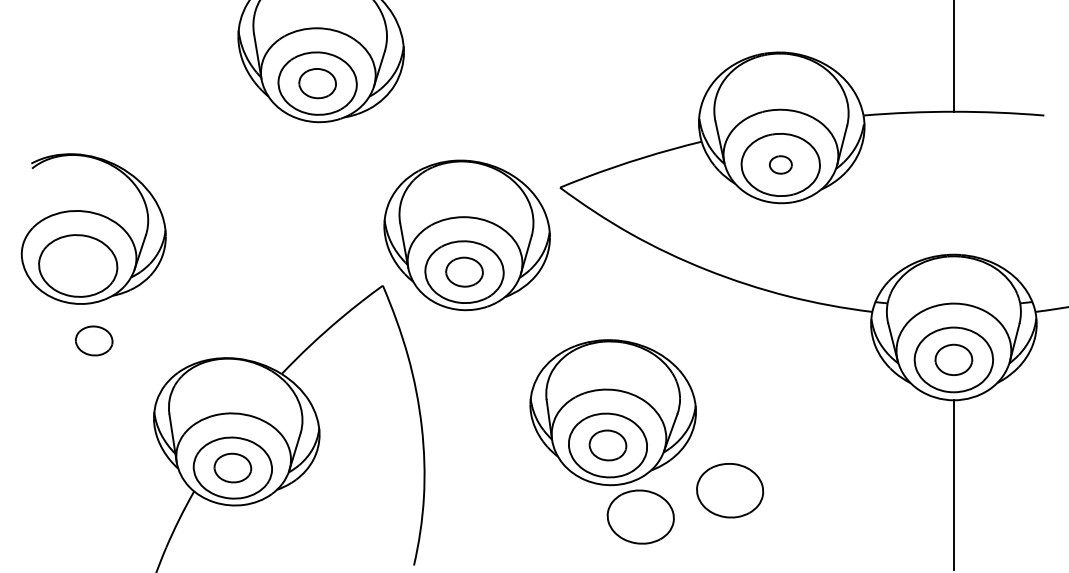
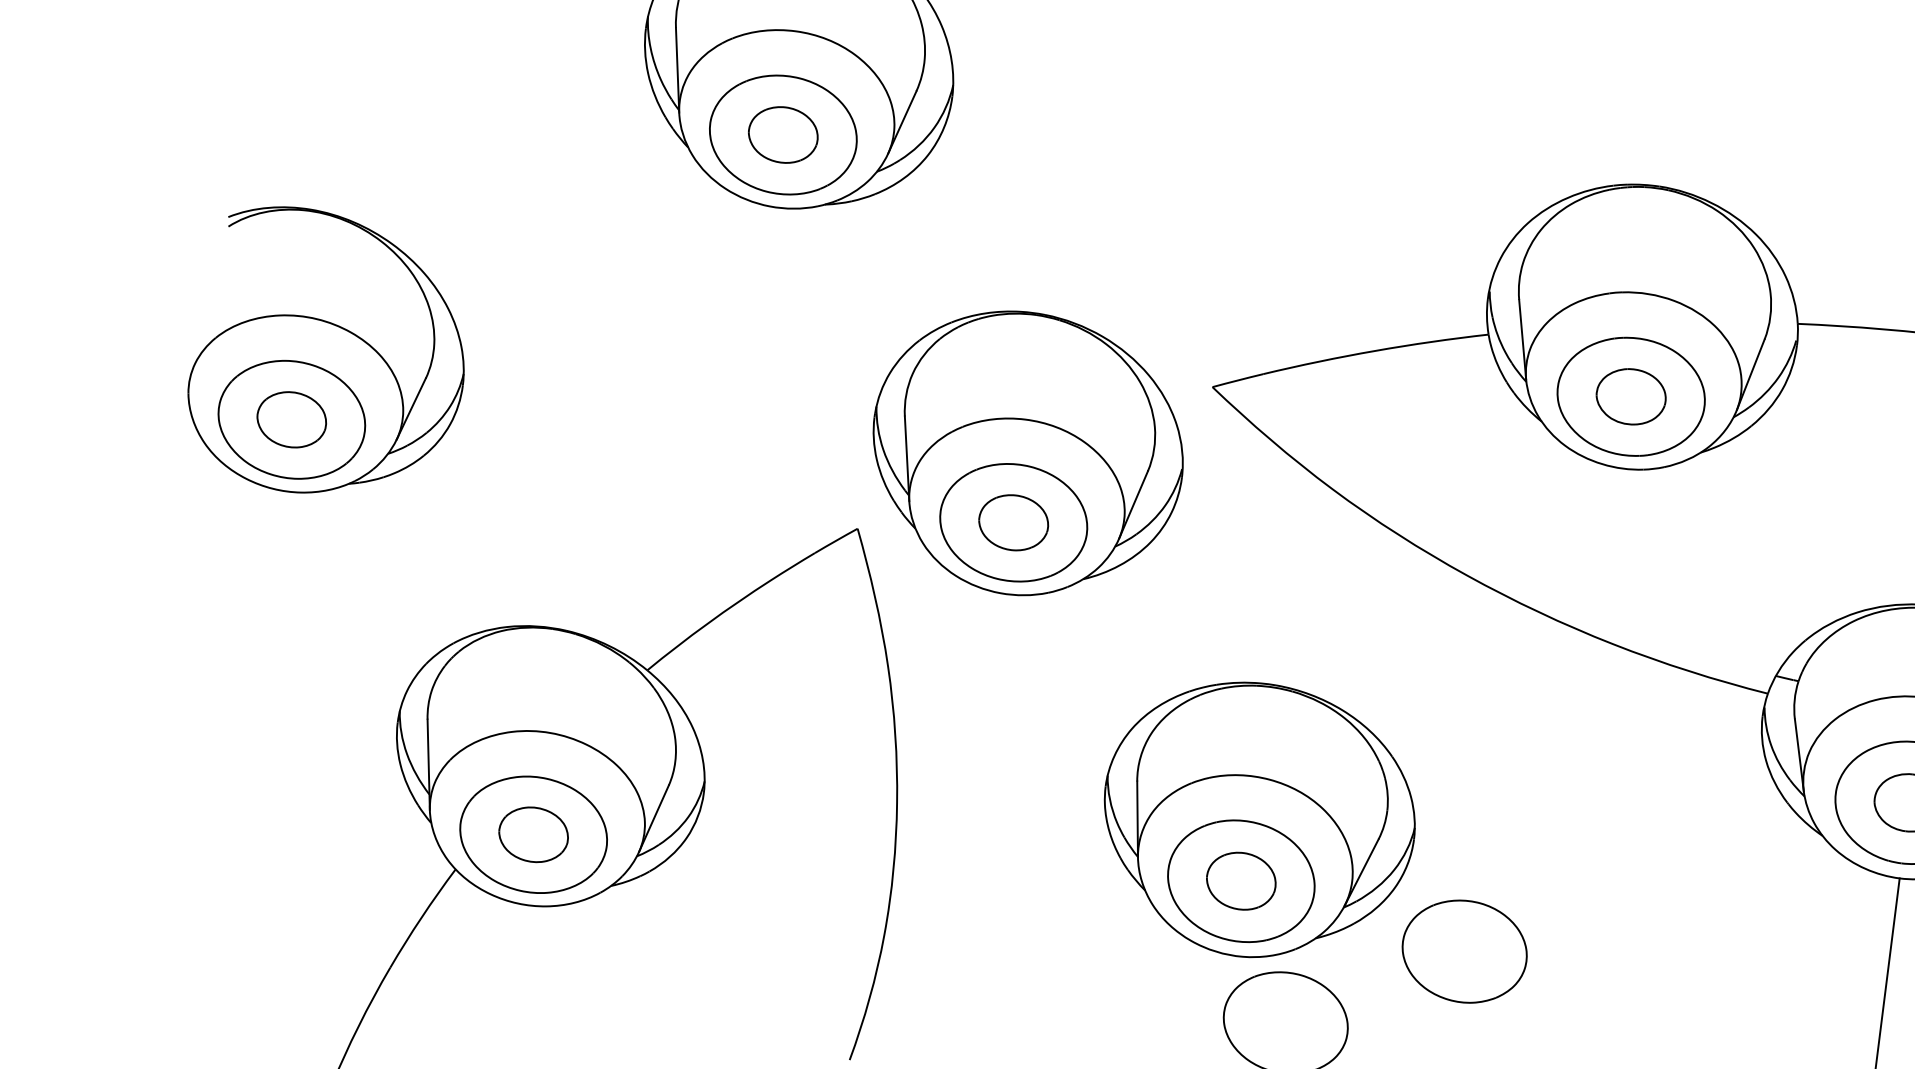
part: (780, 164) -> (1630, 395), size x1.67
part: (94, 340) -> (292, 418), moved
part: (730, 490) -> (1465, 951), moved

